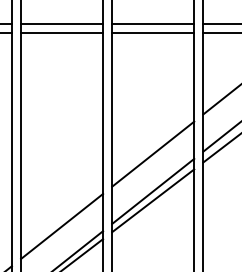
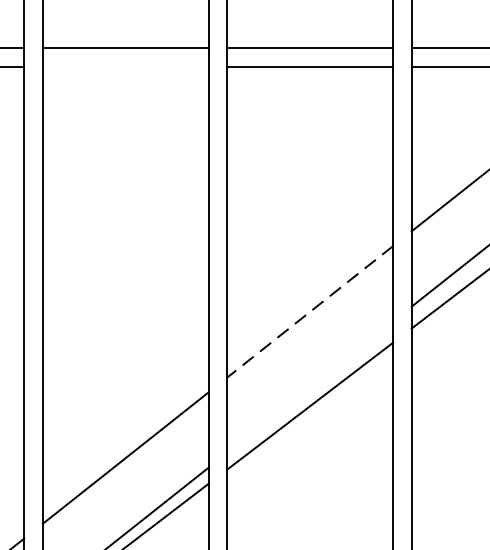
line: (62, 33) -> (126, 67), removed
line: (152, 154) -> (308, 312), solid -> dashed
line: (153, 190) -> (310, 385), removed

